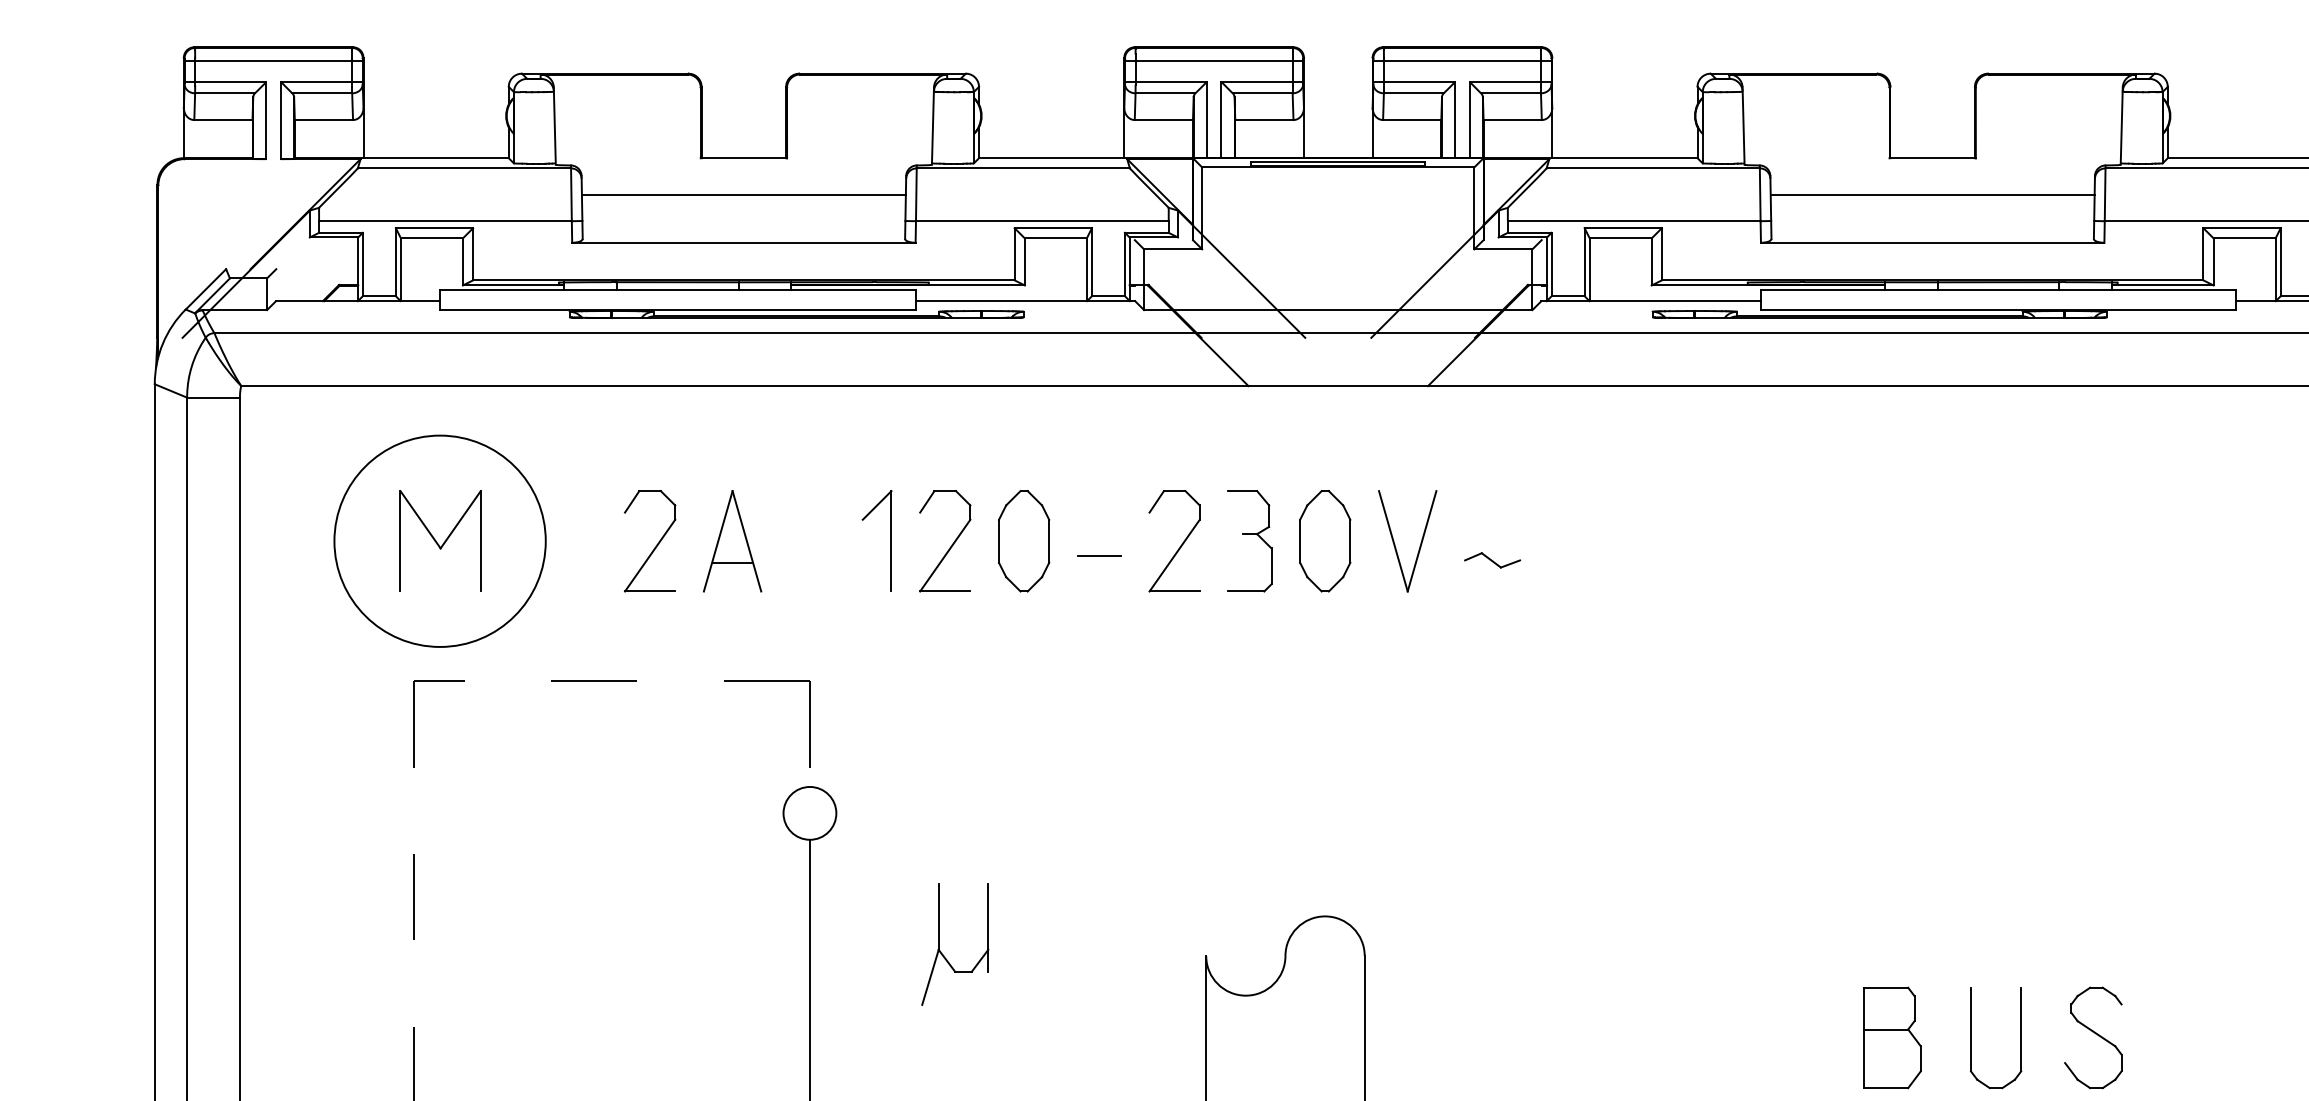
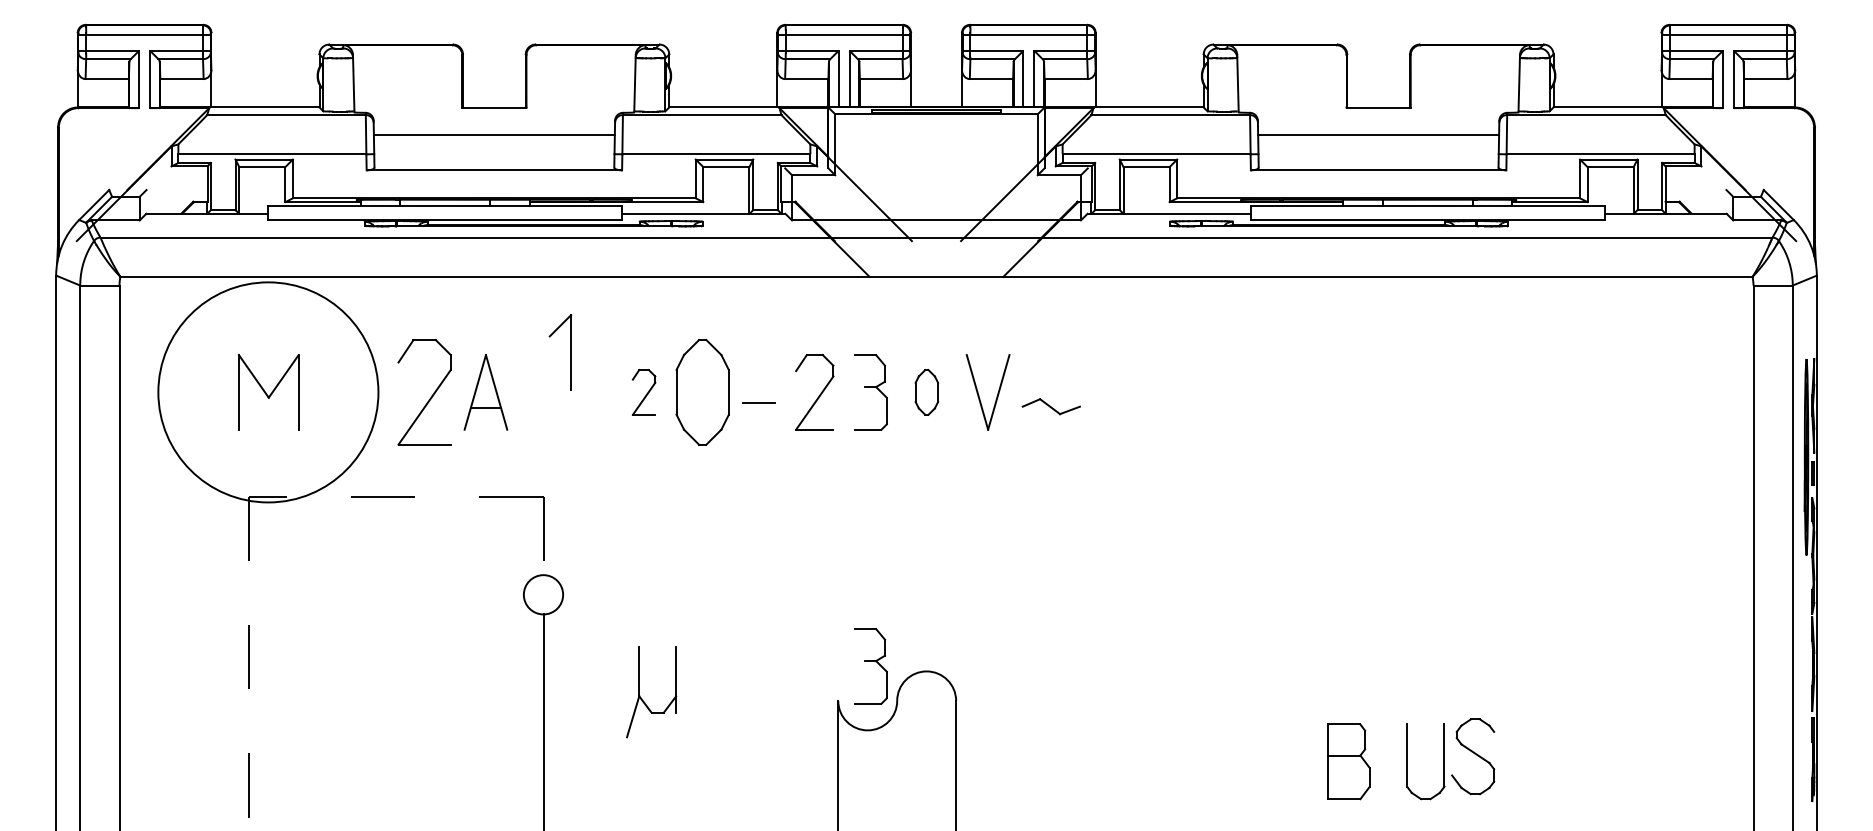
circle: (440, 541) -> (268, 392), size x1.4
part: (649, 541) -> (424, 392), size x1.4
part: (890, 541) -> (570, 352), moved
part: (944, 541) -> (643, 392), size x0.6
part: (1023, 541) -> (702, 392), size x1.4
part: (1324, 541) -> (926, 392), size x0.6
part: (1491, 560) -> (1050, 406), size x1.4
part: (1249, 909) -> (870, 666), added
part: (2093, 1037) -> (1473, 756), moved

